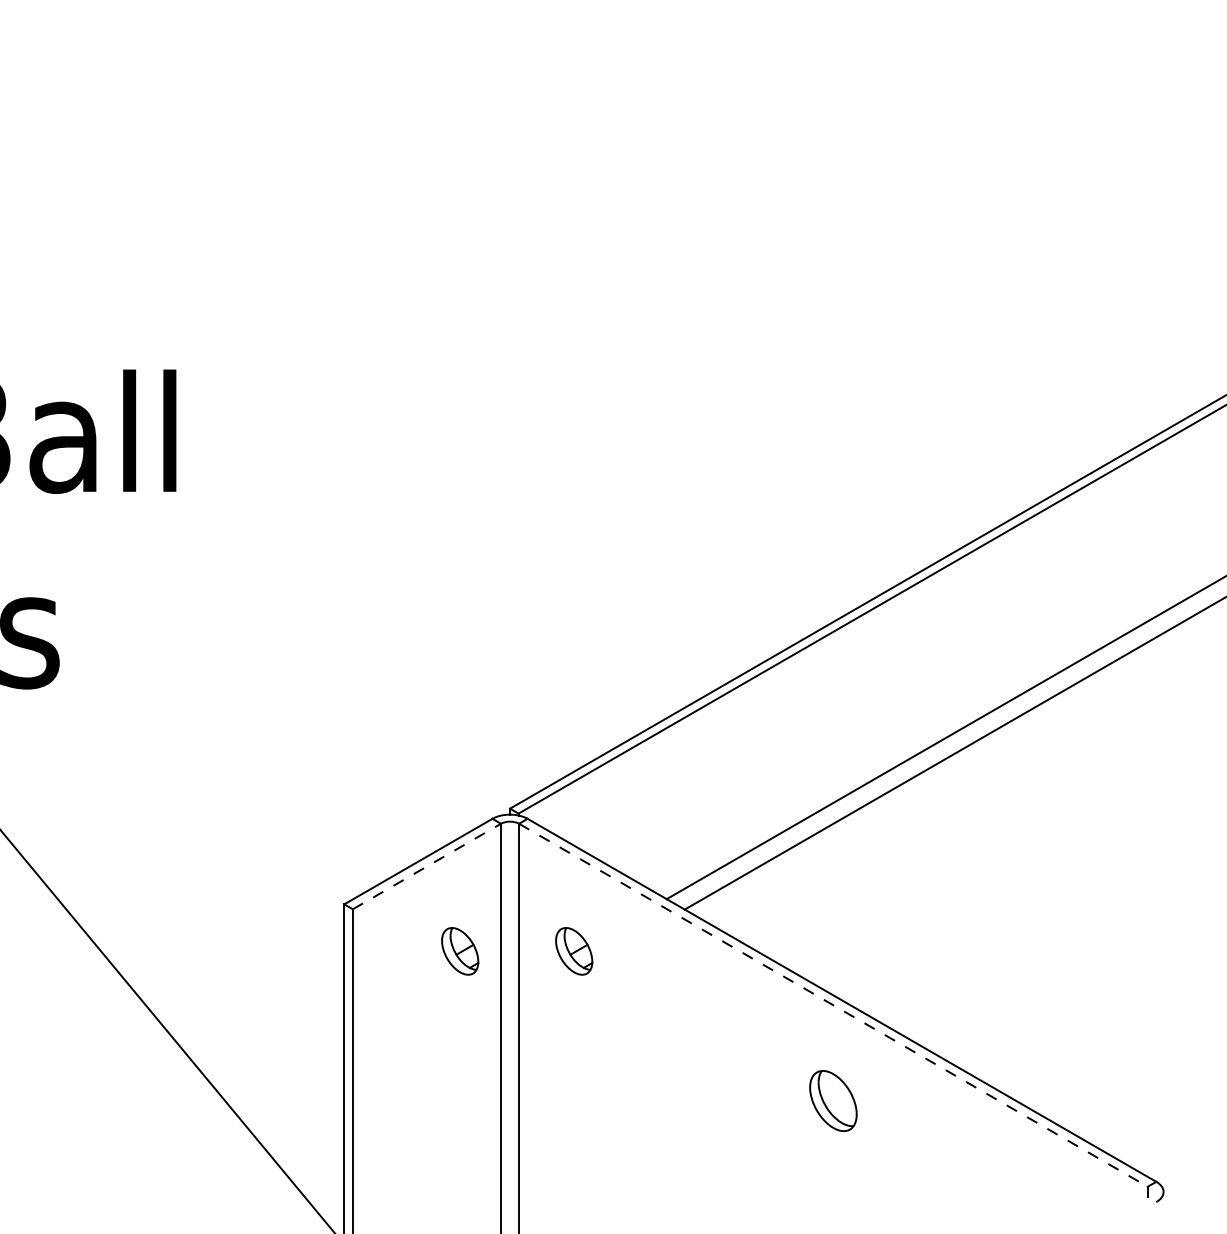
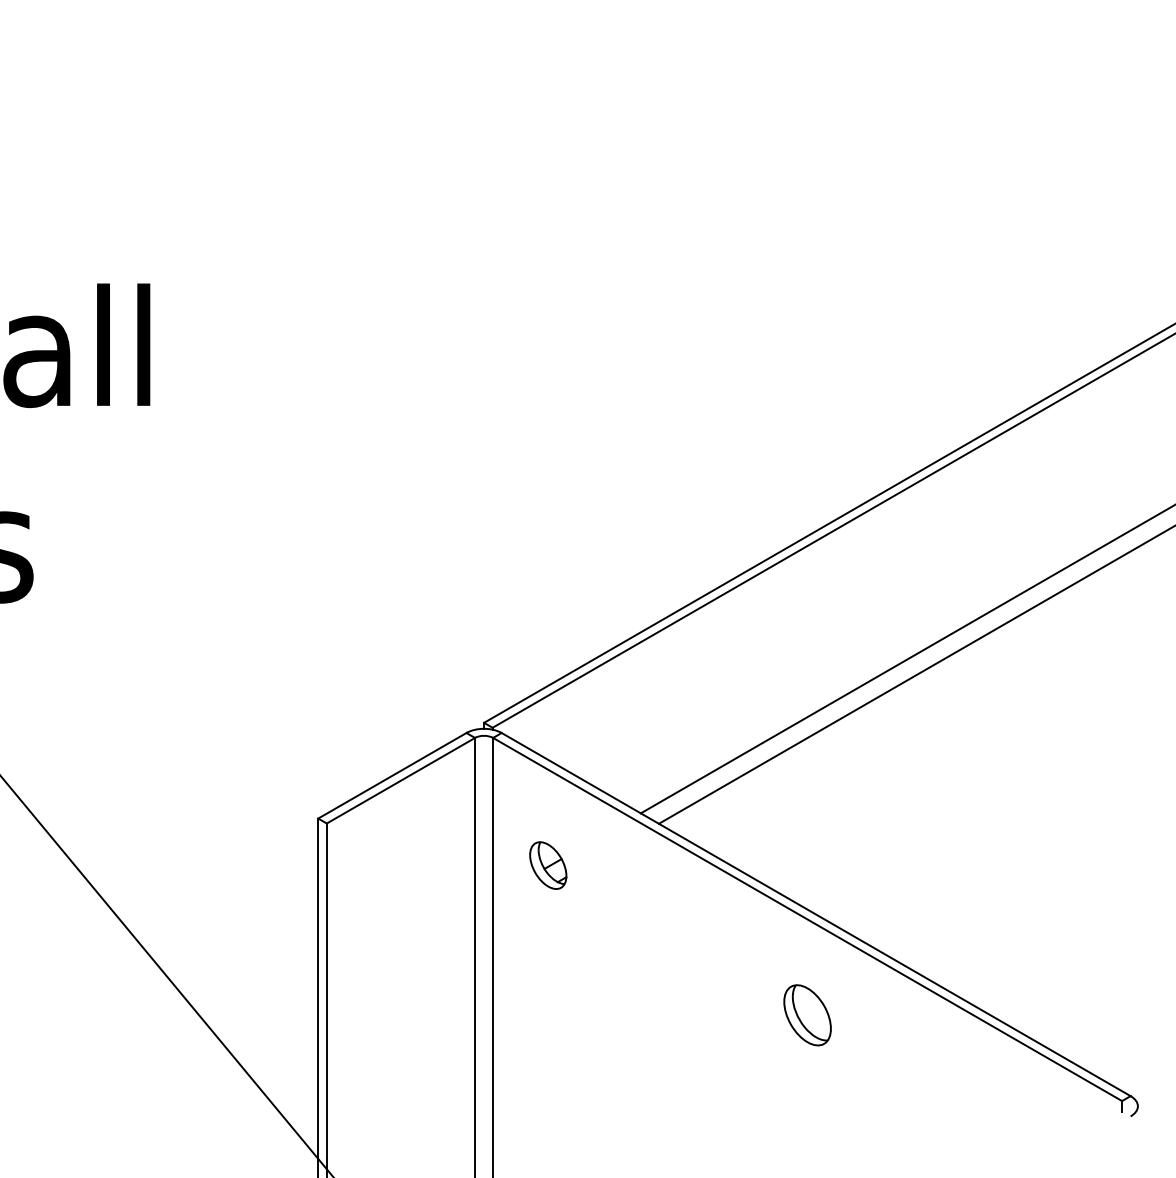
line: (426, 866) -> (400, 780), dashed -> solid
part: (460, 951) -> (434, 865), removed
line: (833, 1005) -> (807, 919), dashed -> solid

